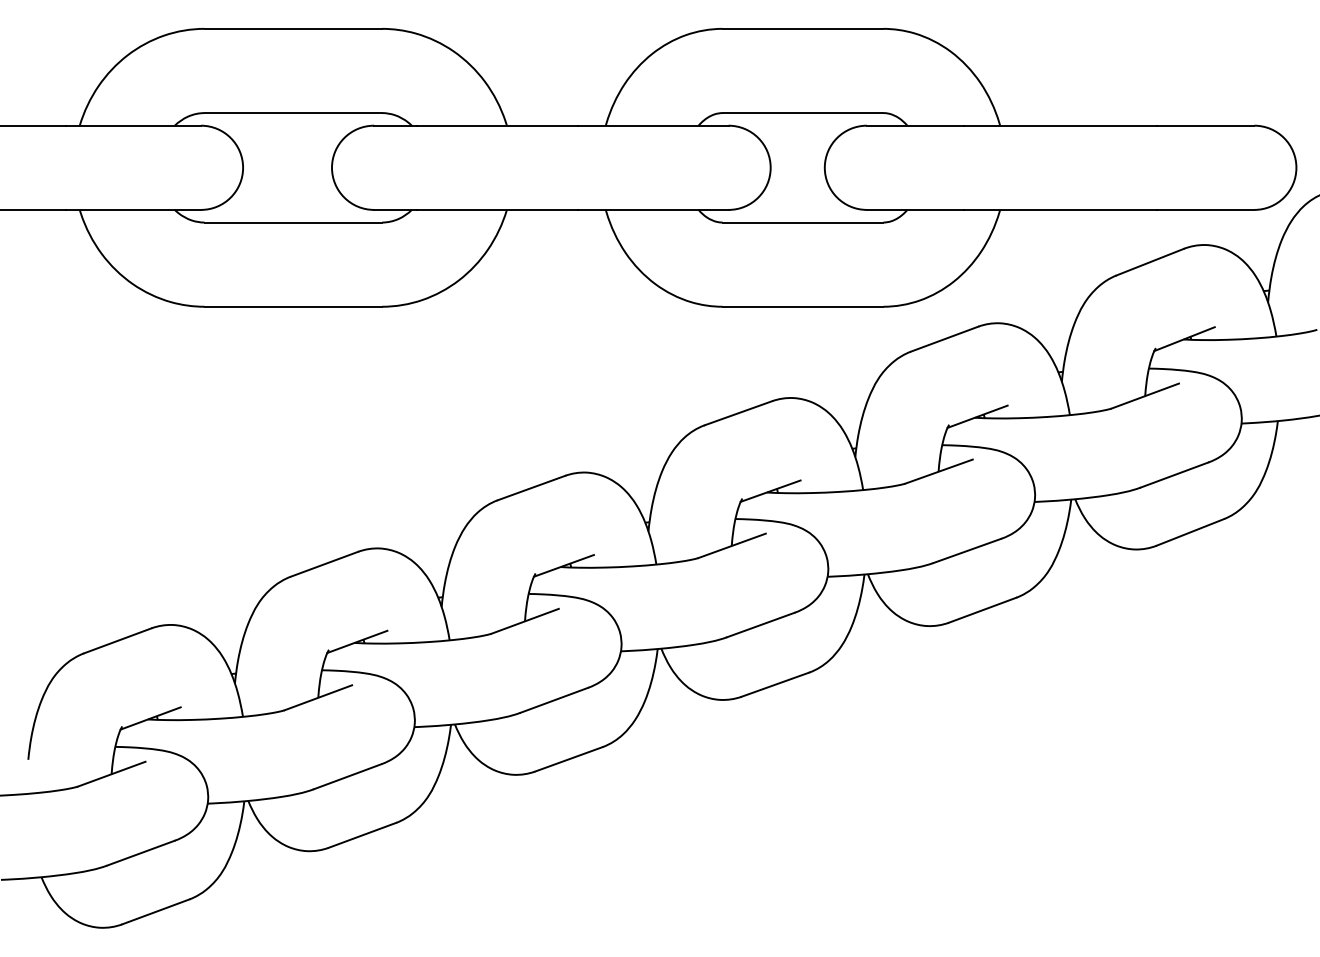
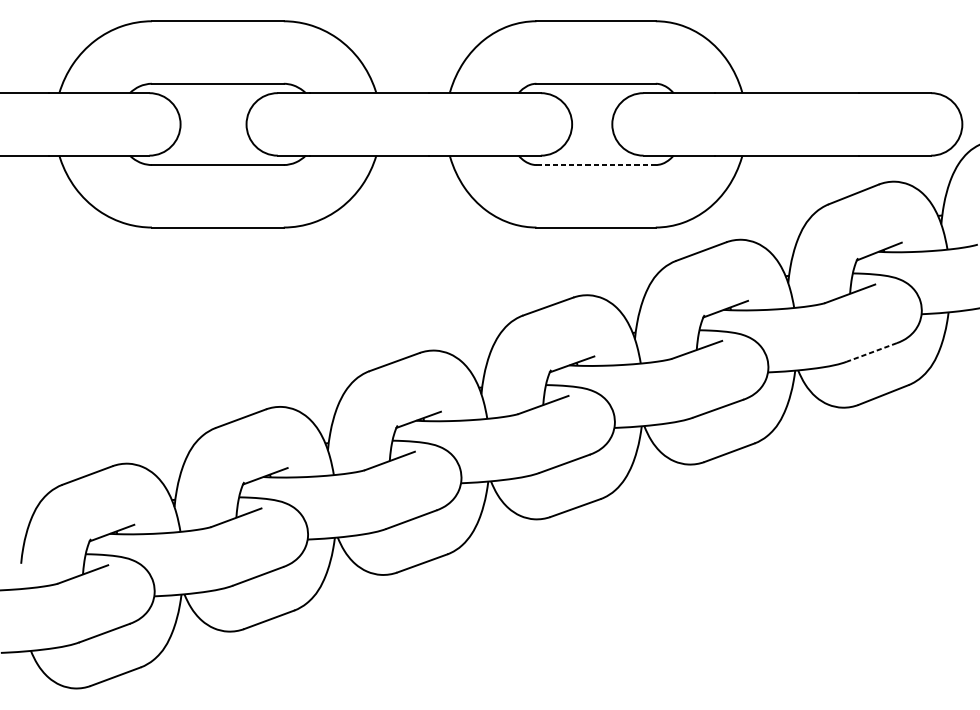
line: (803, 222) -> (596, 164), solid -> dashed
line: (1174, 475) -> (871, 352), solid -> dashed

